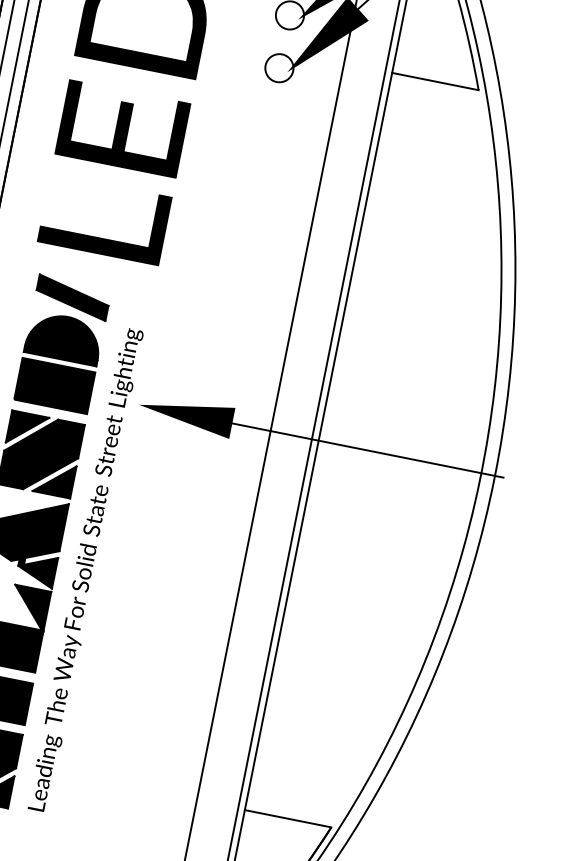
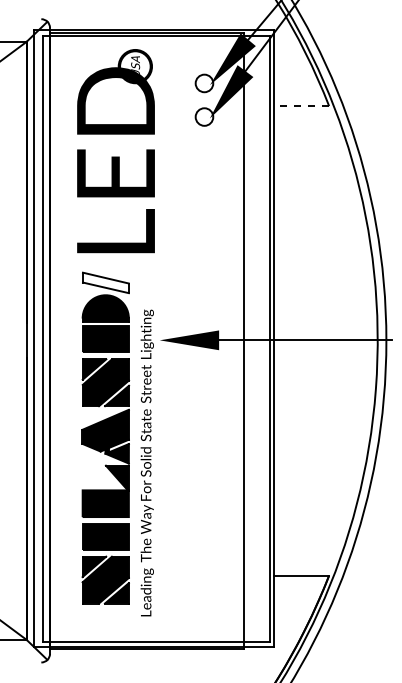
line: (435, 82) -> (301, 106), solid -> dashed
fill: (72, 296) -> (105, 282), removed
text: (84, 568) -> (146, 462), moved

